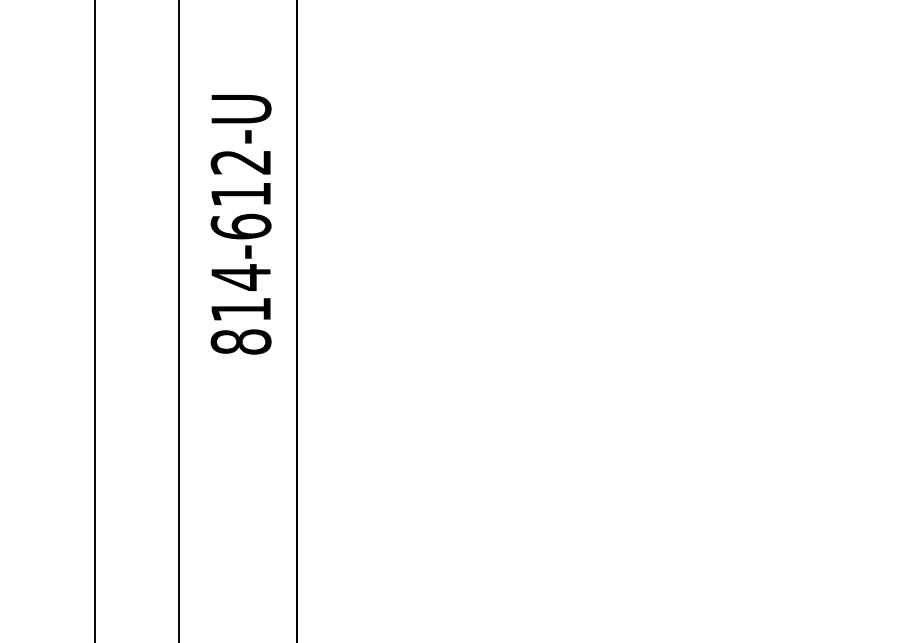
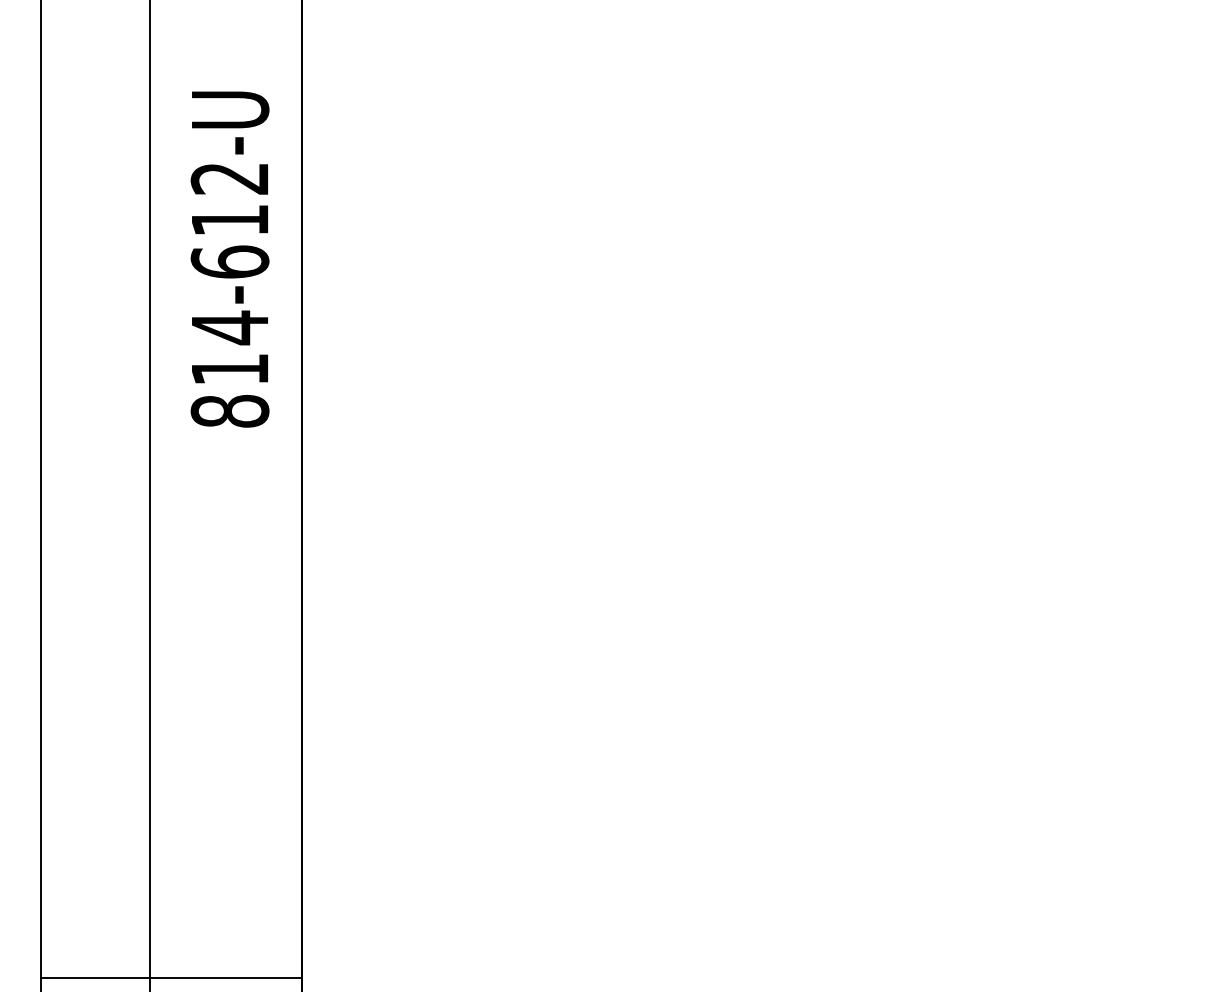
text: (240, 224) -> (229, 259), moved

